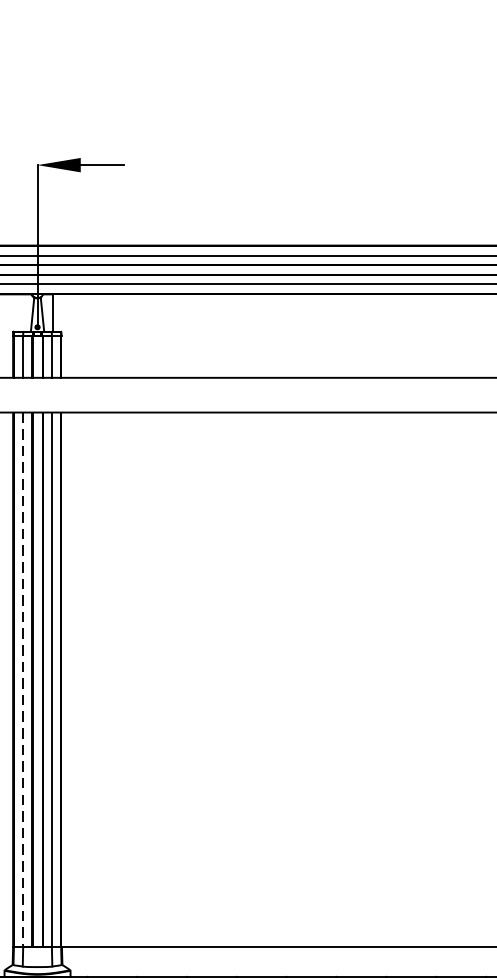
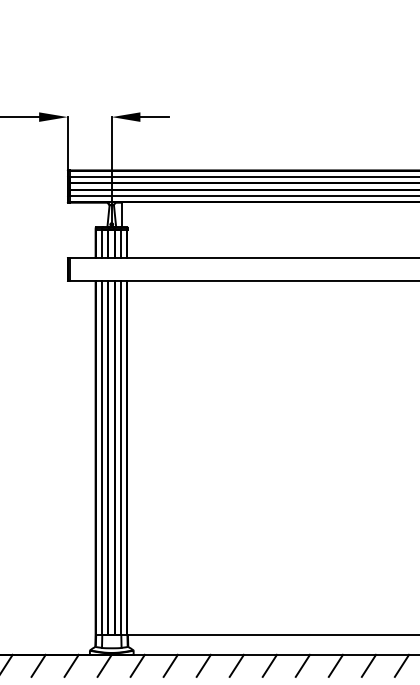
line: (23, 680) -> (102, 458), dashed -> solid

